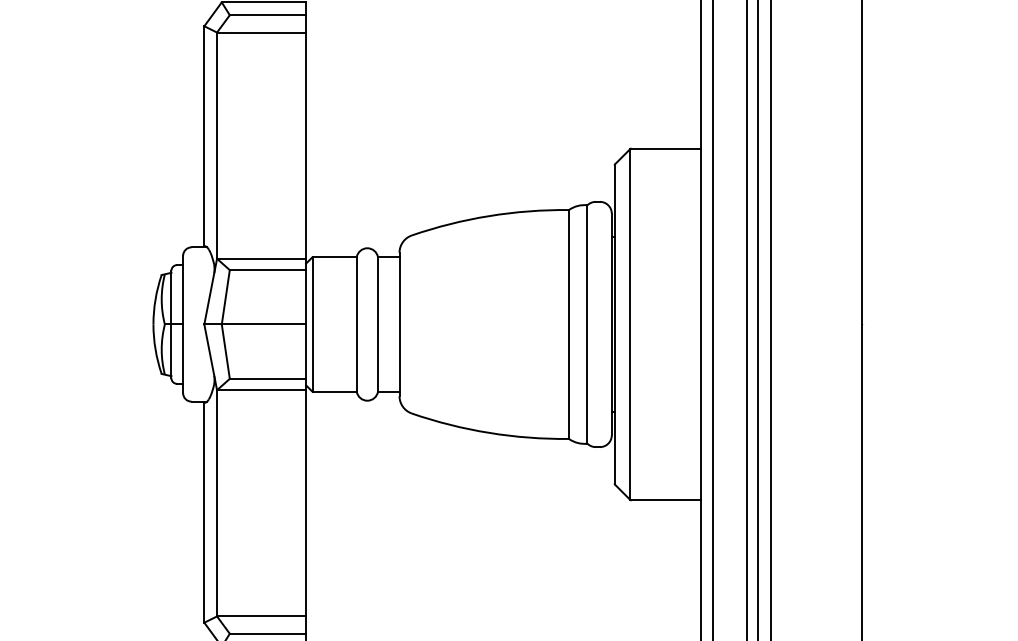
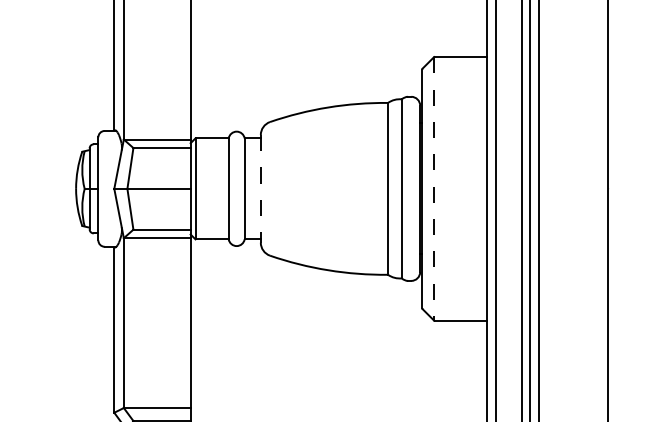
line: (399, 324) -> (260, 188), solid -> dashed
line: (630, 325) -> (434, 189), solid -> dashed

